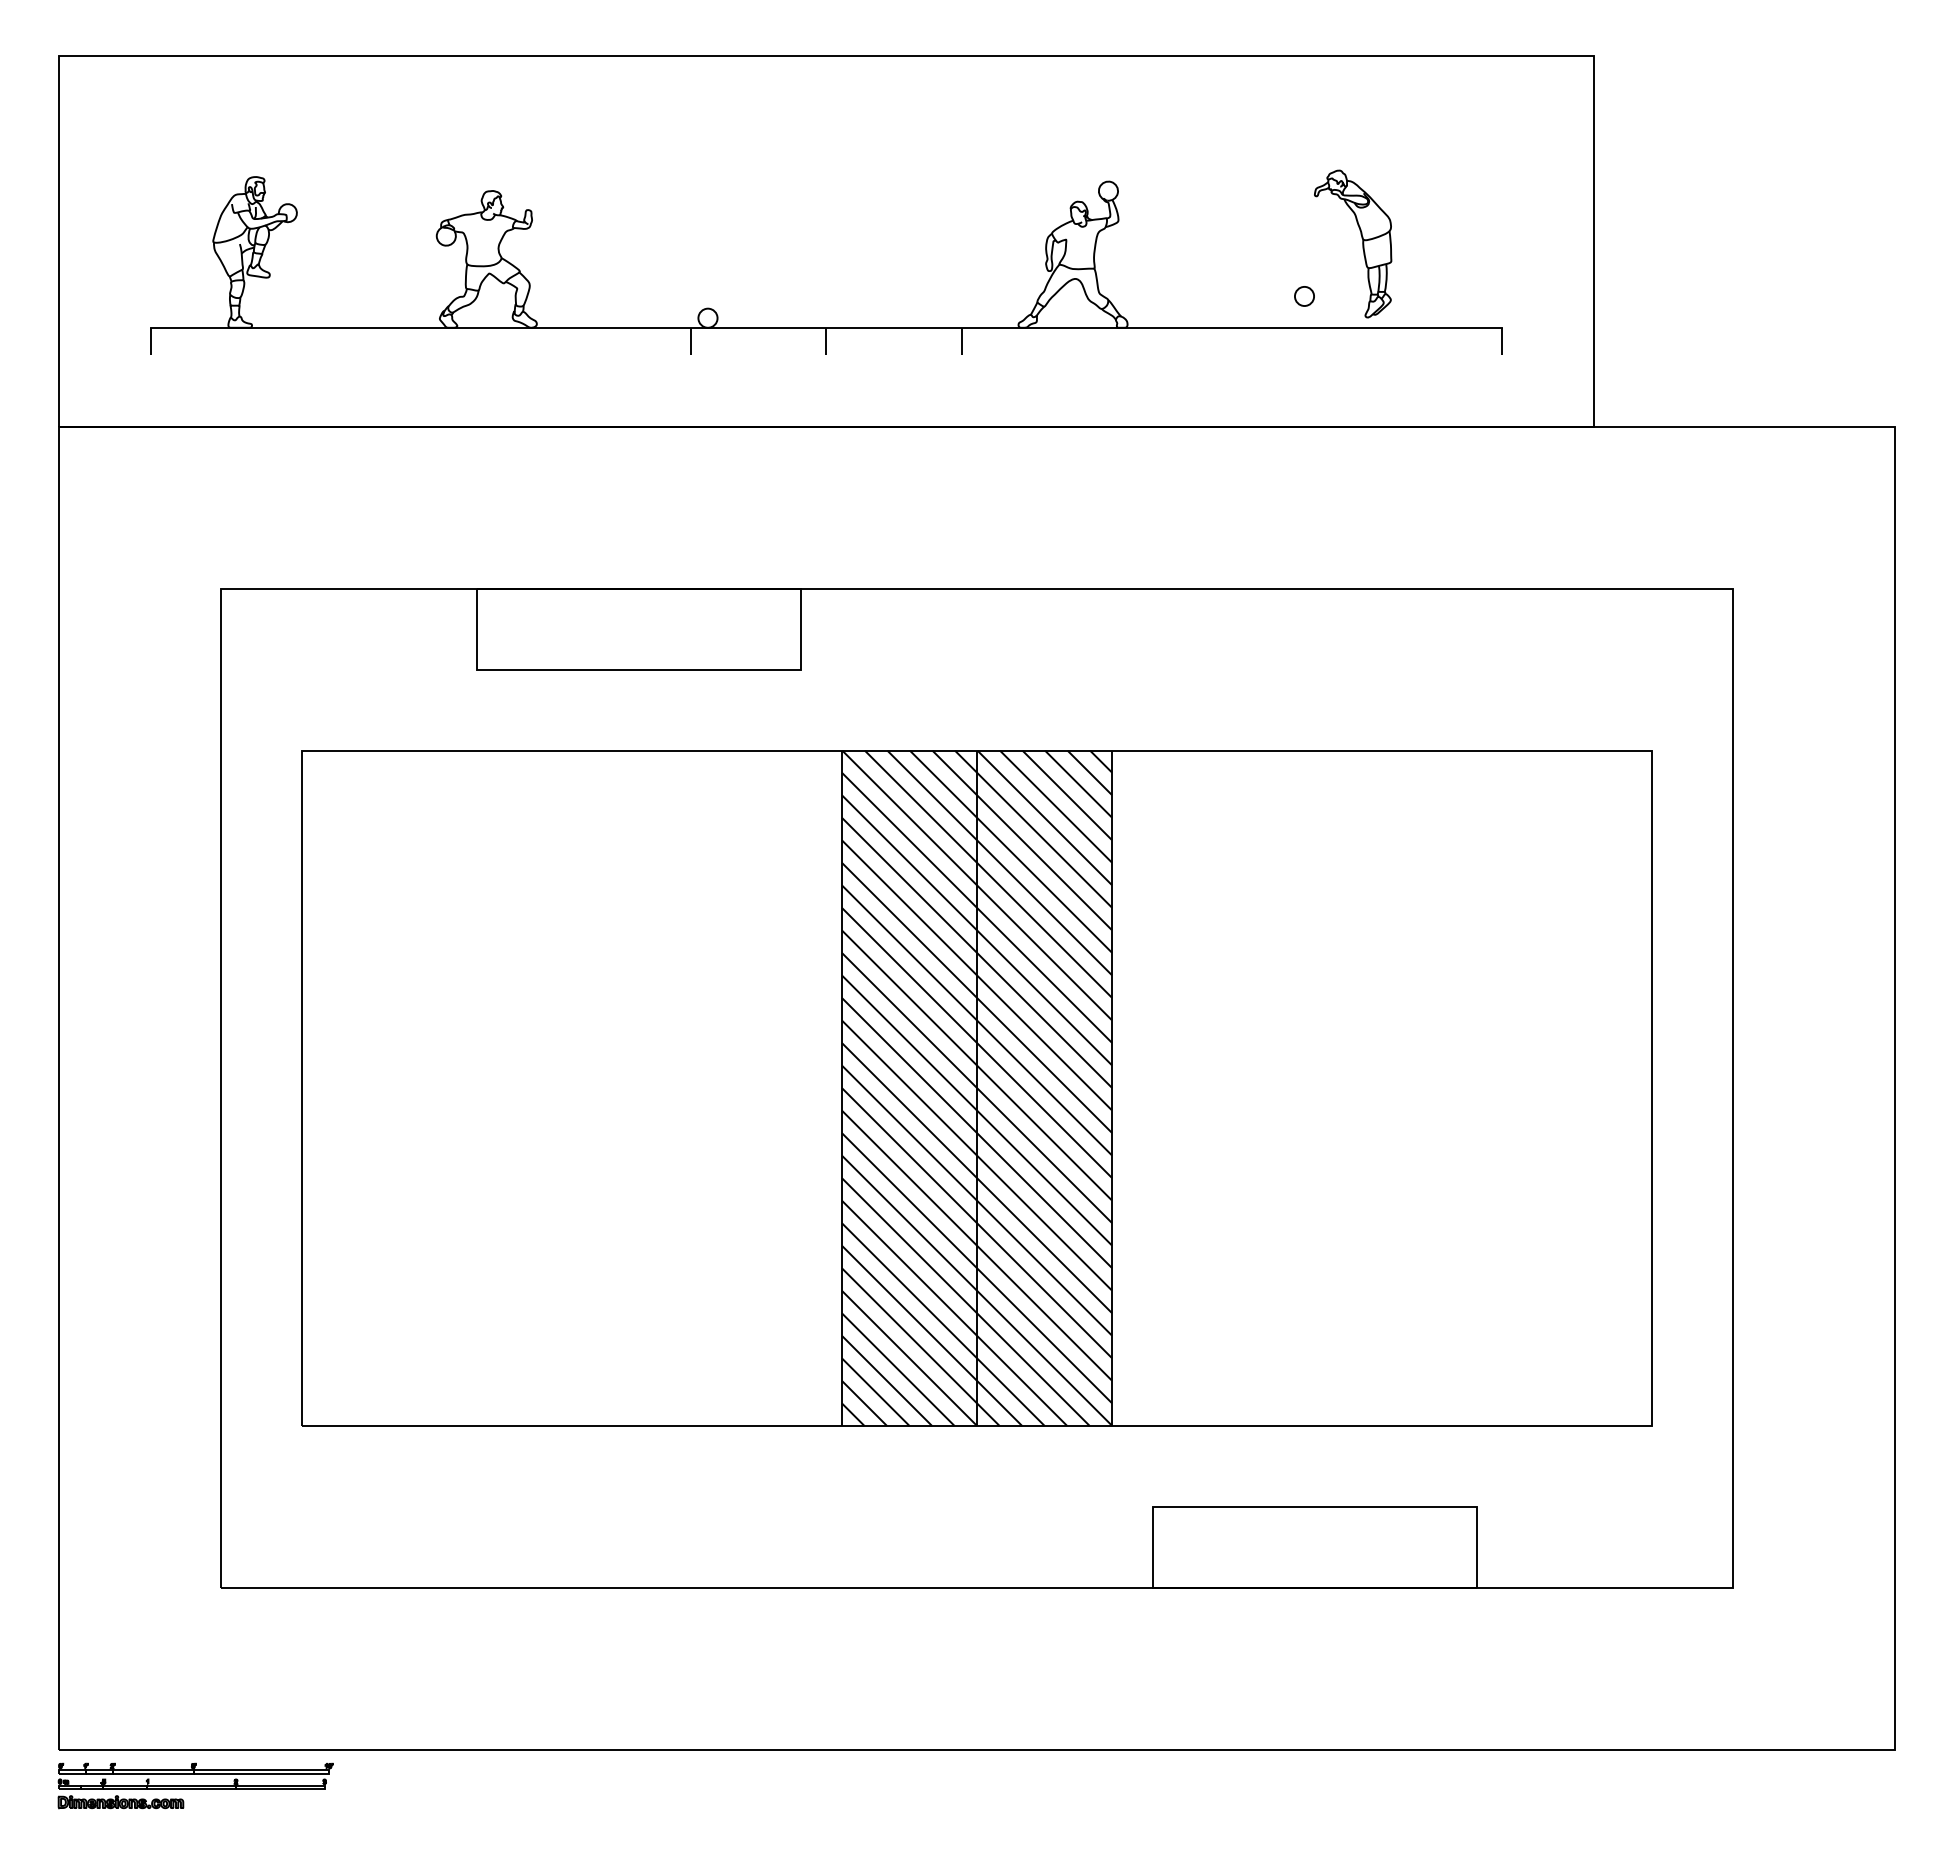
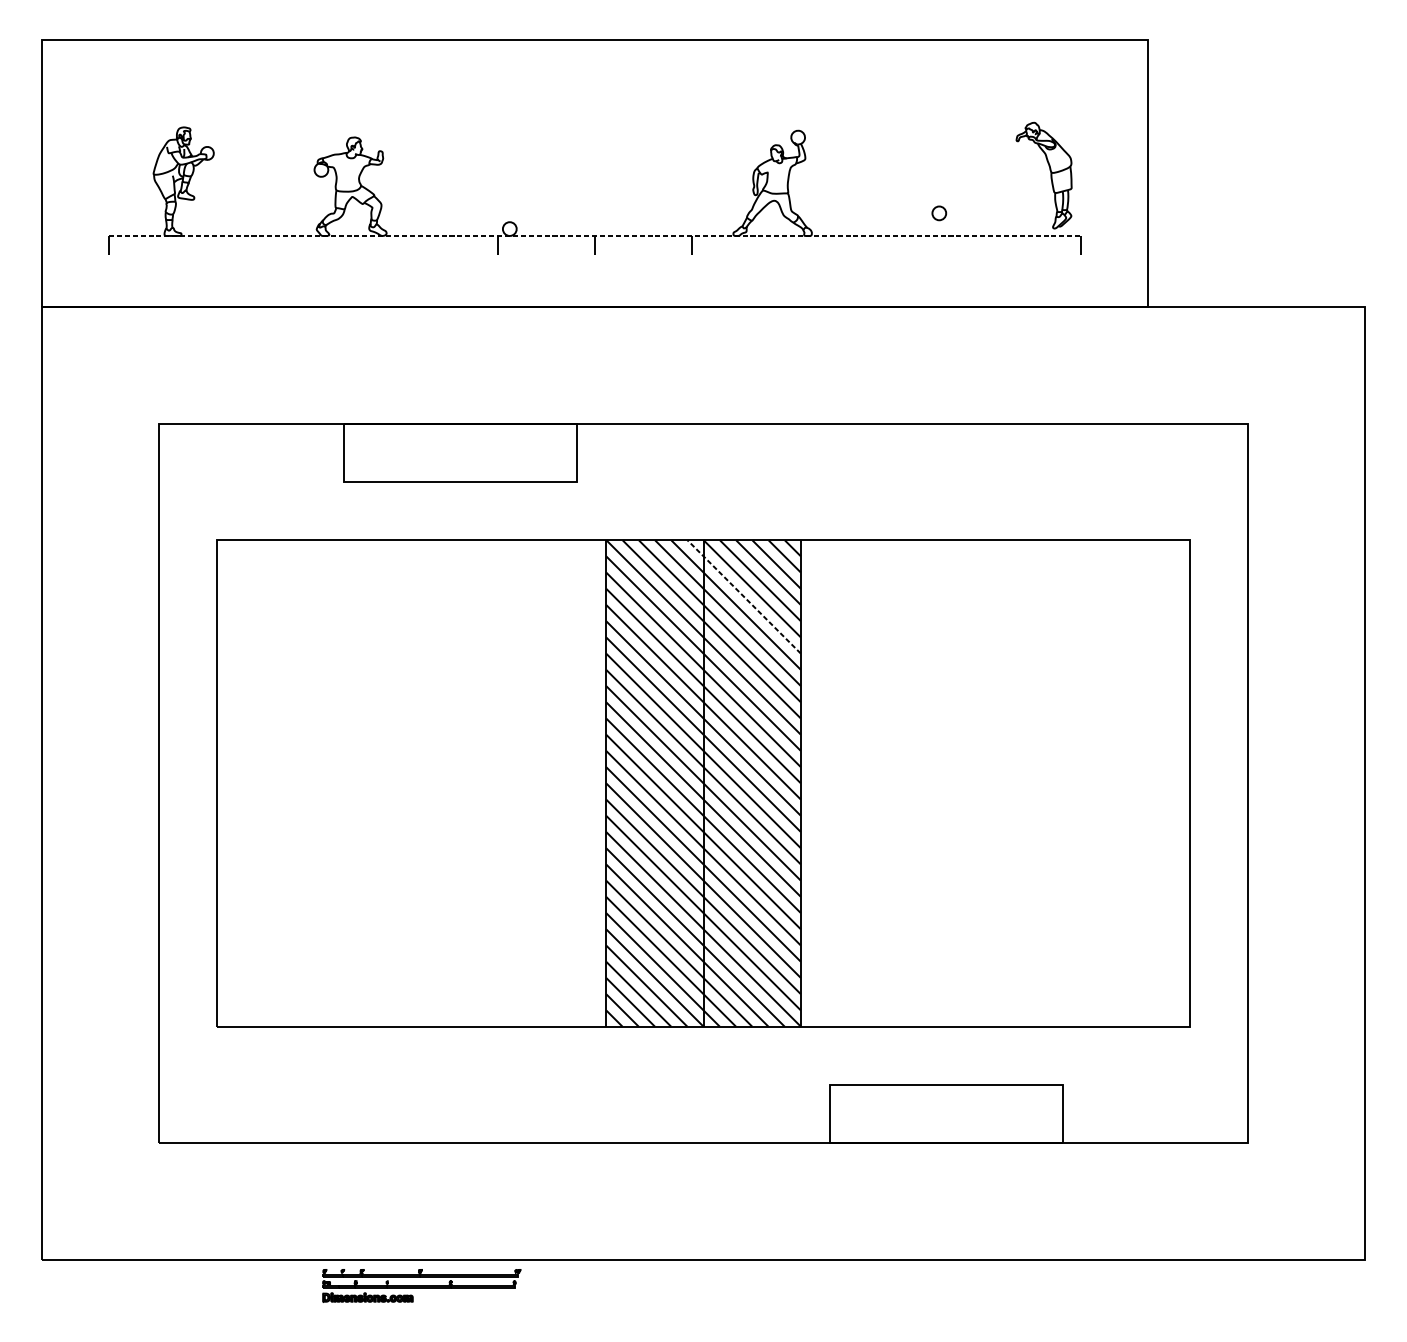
part: (1362, 243) -> (1050, 175), moved
line: (826, 327) -> (595, 235), solid -> dashed
line: (1033, 828) -> (744, 596), solid -> dashed
part: (195, 1785) -> (421, 1285), moved

